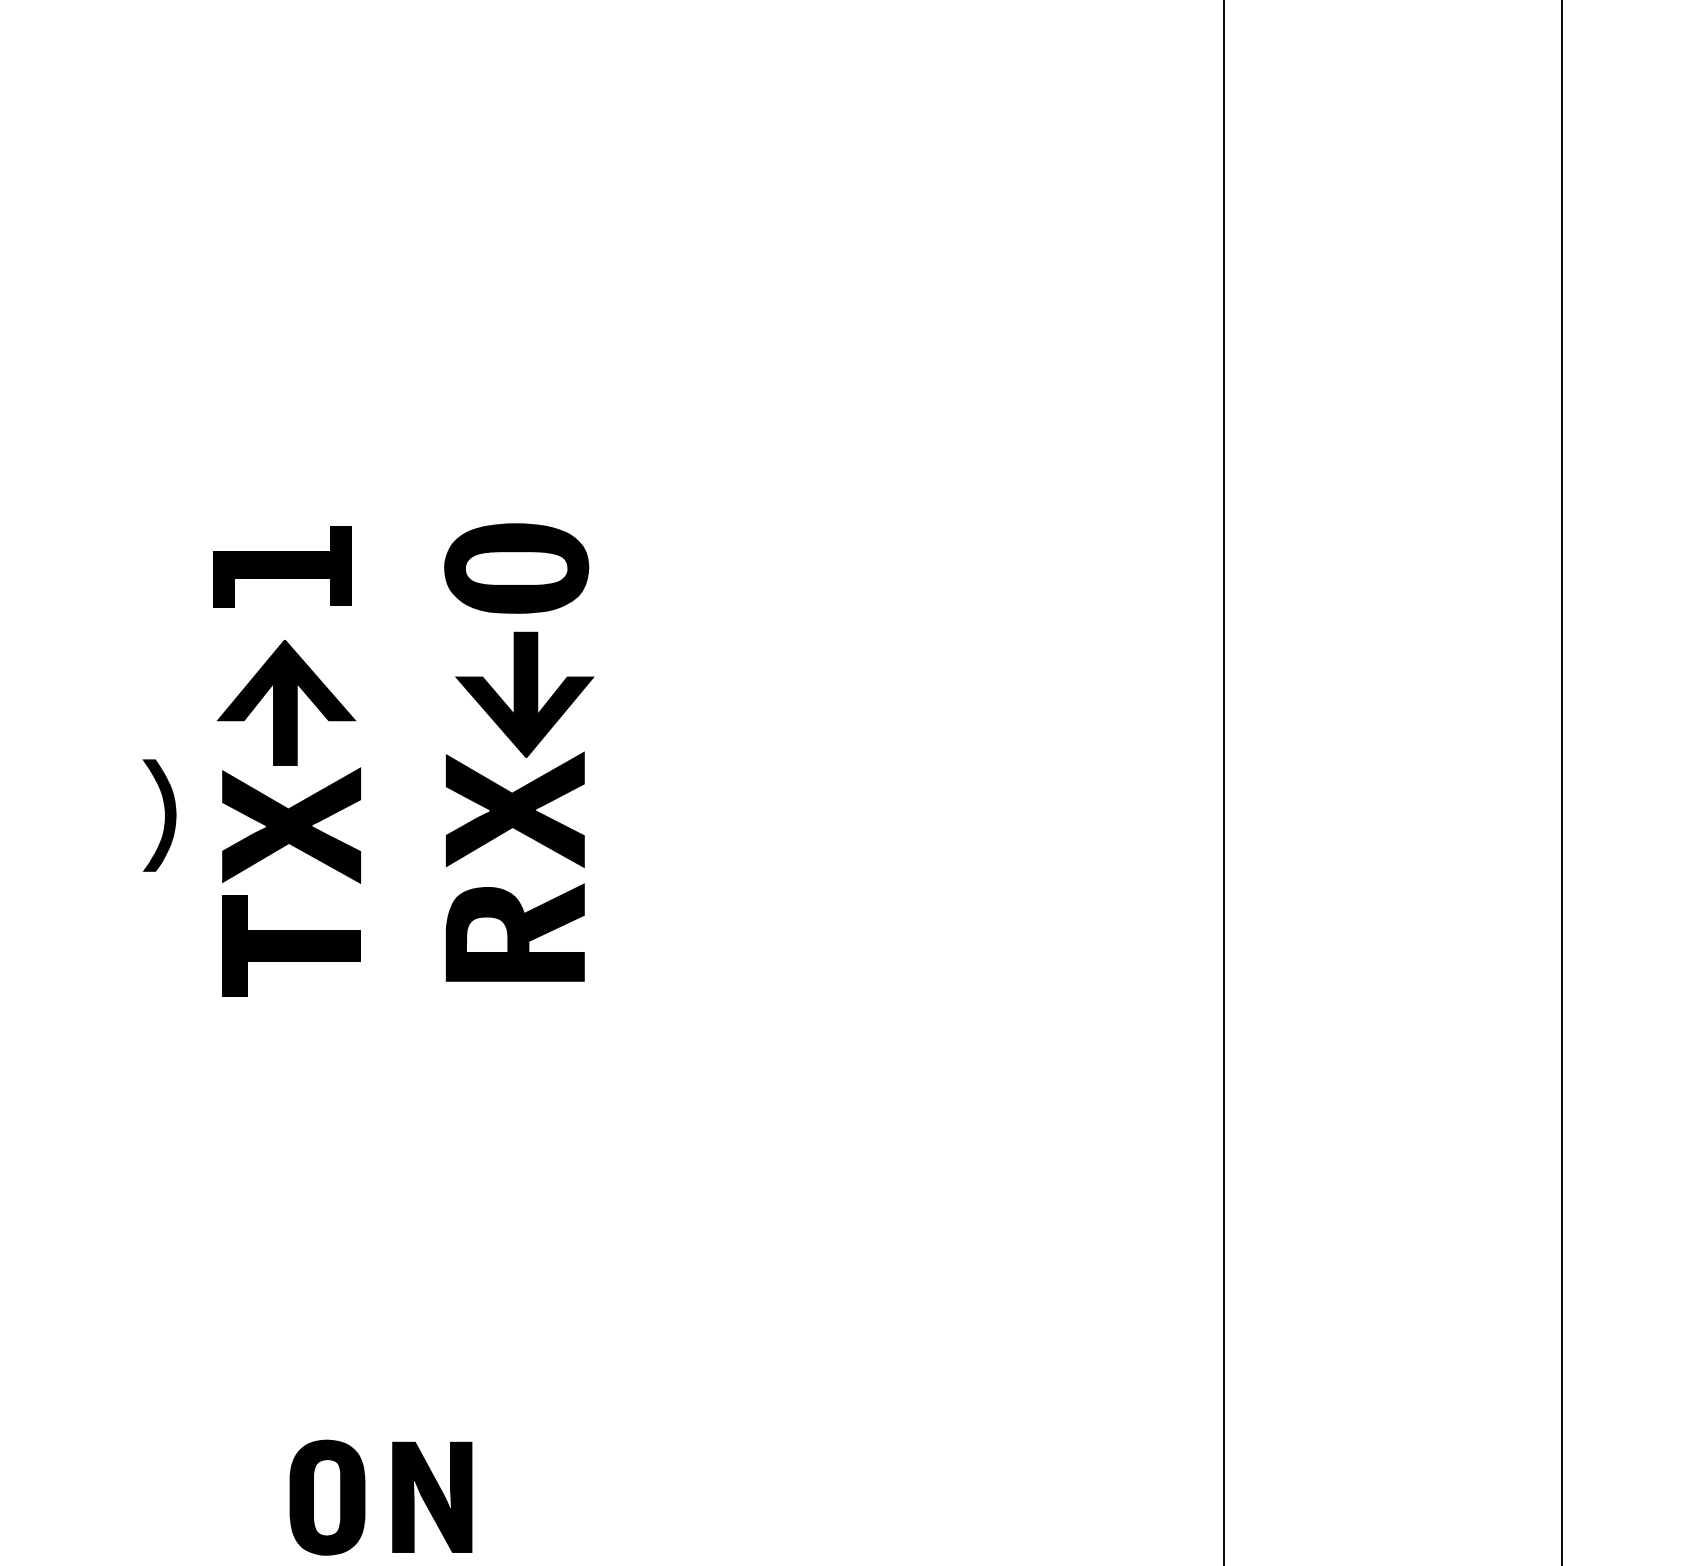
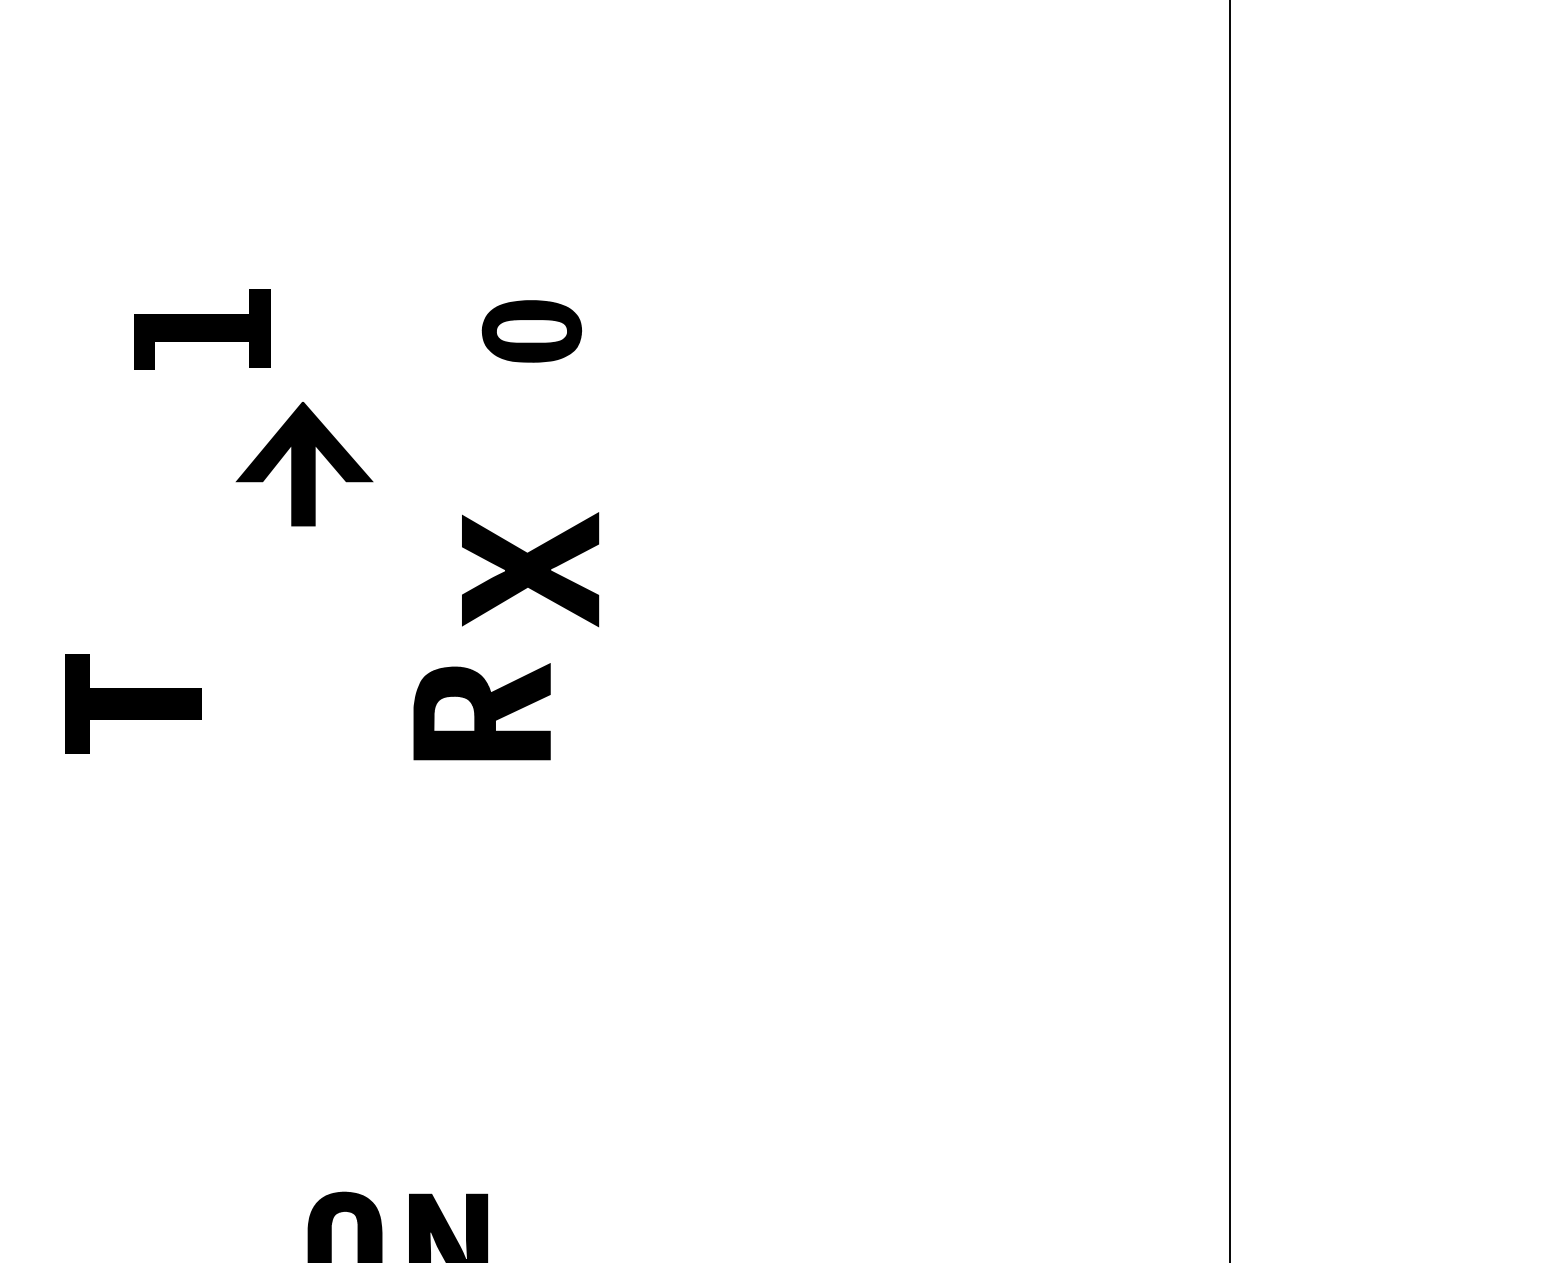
part: (282, 566) -> (202, 329), moved
part: (516, 568) -> (531, 331), size x0.7
fill: (524, 694) -> (539, 455), removed
fill: (159, 815) -> (179, 575), removed
fill: (291, 825) -> (309, 585), removed
part: (515, 932) -> (482, 711), moved
part: (291, 945) -> (133, 703), moved

